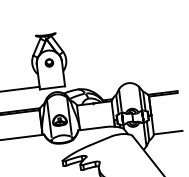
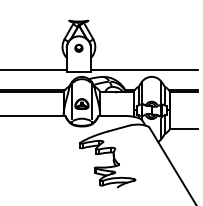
line: (119, 76) -> (144, 69), added

